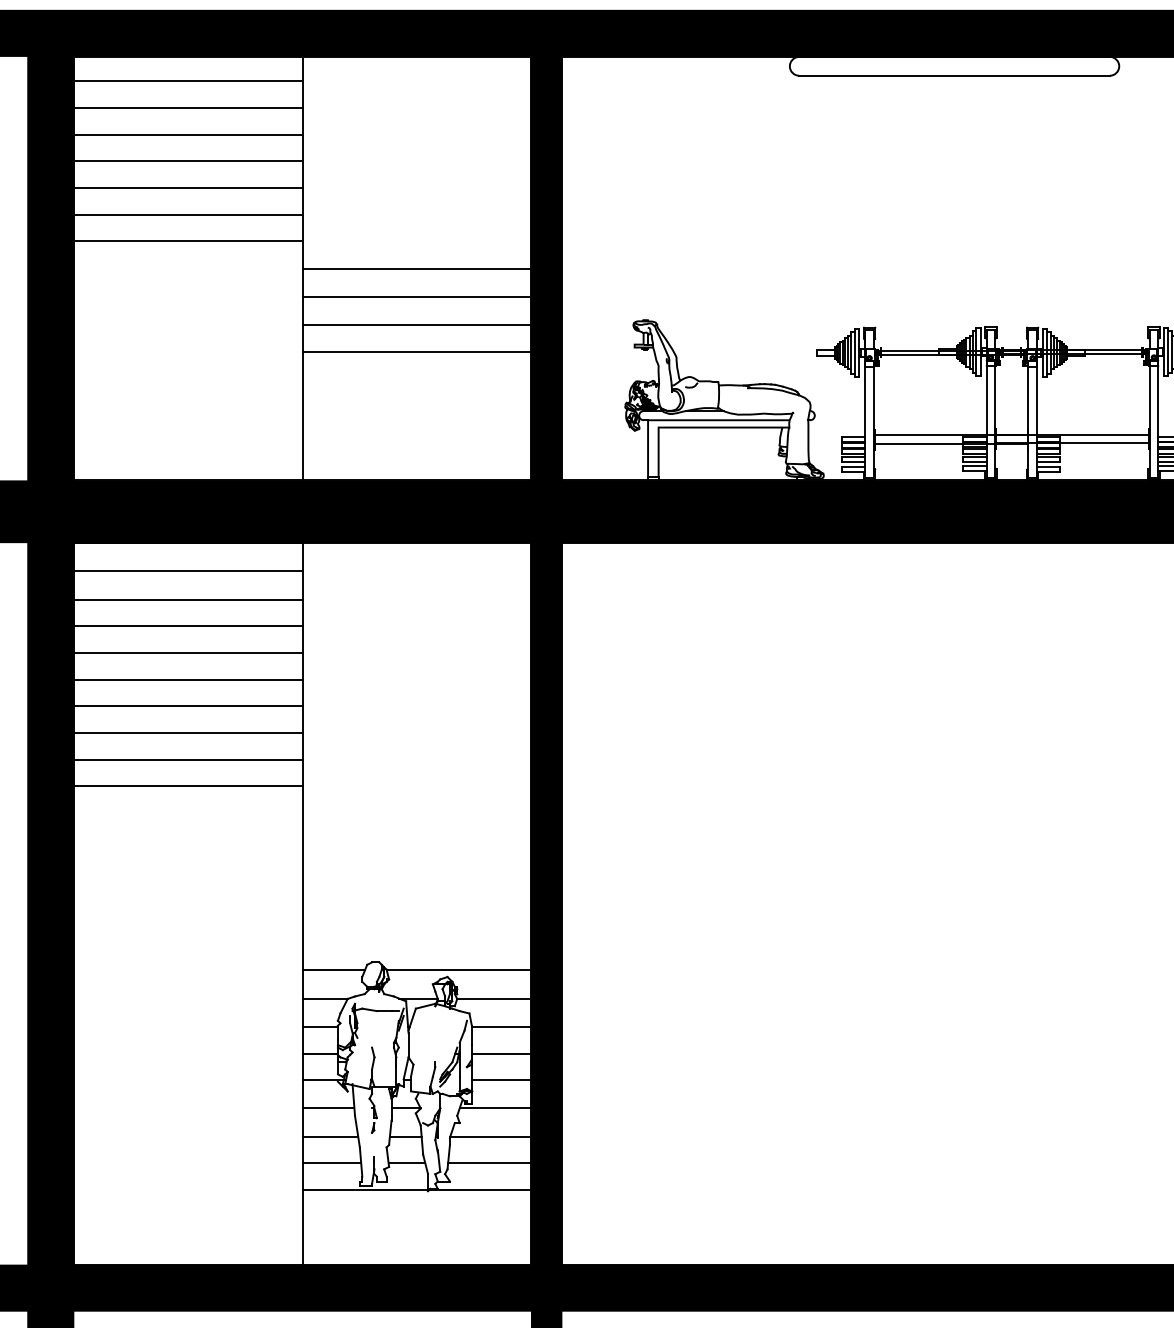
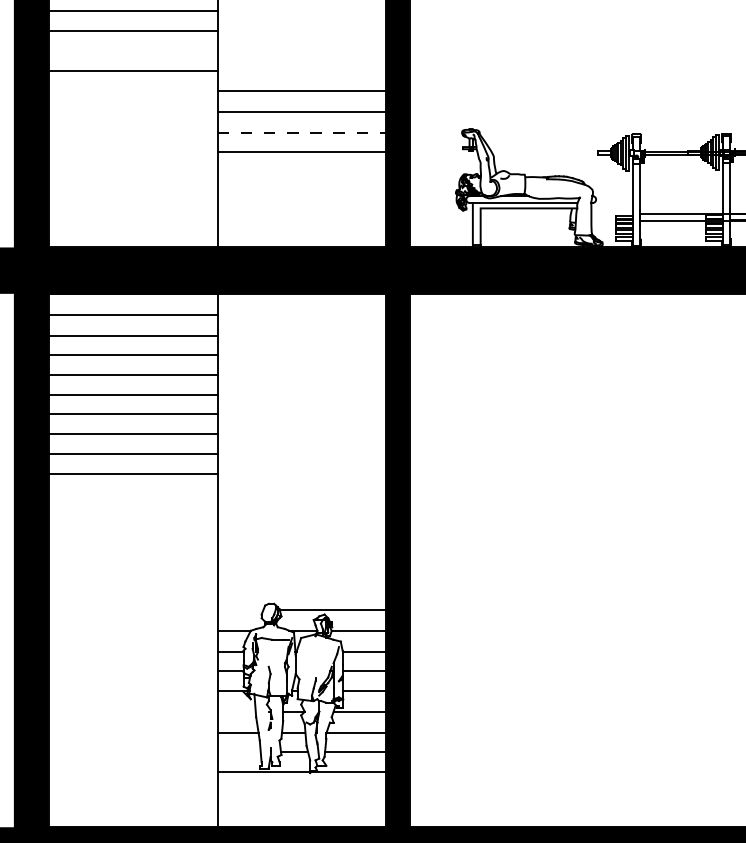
line: (188, 214) -> (133, 50), removed
line: (417, 325) -> (302, 132), solid -> dashed
line: (333, 970) -> (240, 609), removed
line: (328, 1108) -> (236, 711), removed
line: (331, 1163) -> (238, 752), removed

